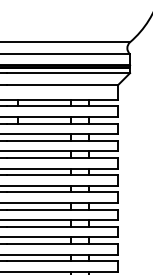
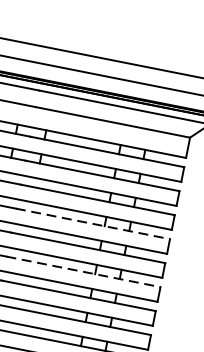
line: (63, 157) -> (94, 223), solid -> dashed
line: (63, 192) -> (84, 272), solid -> dashed

